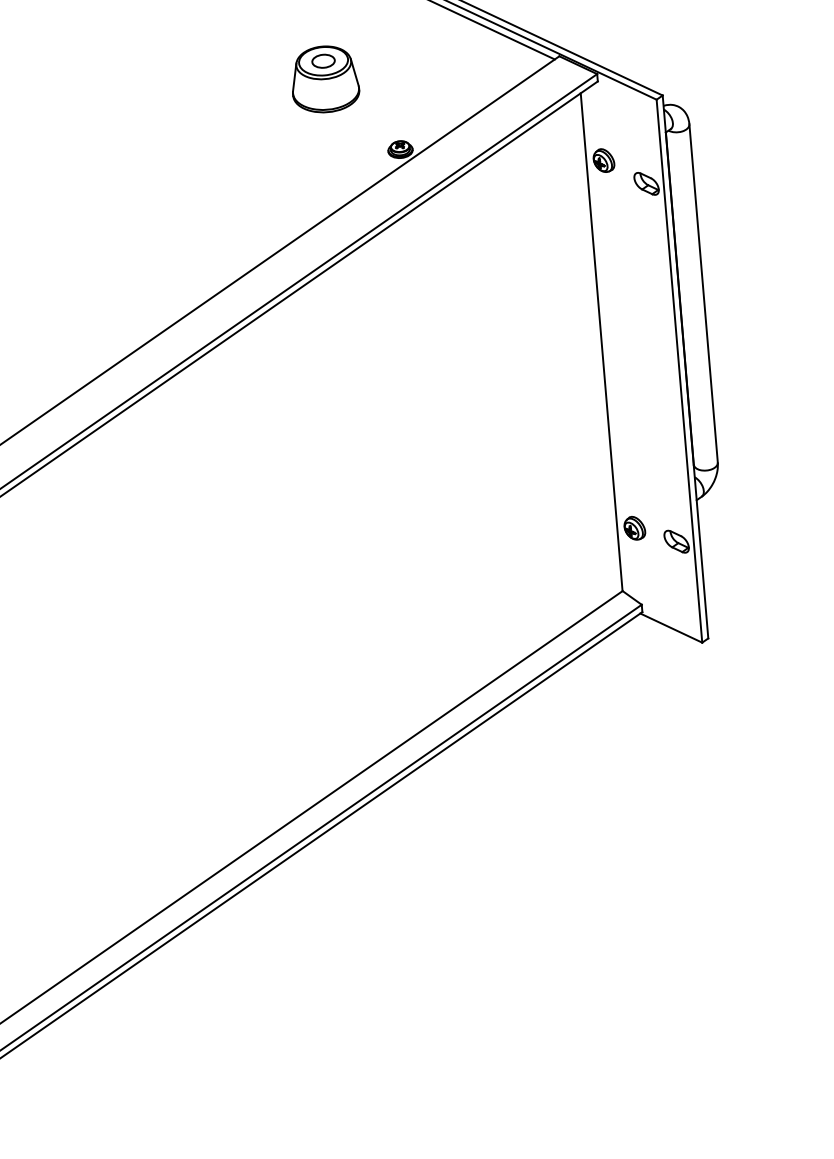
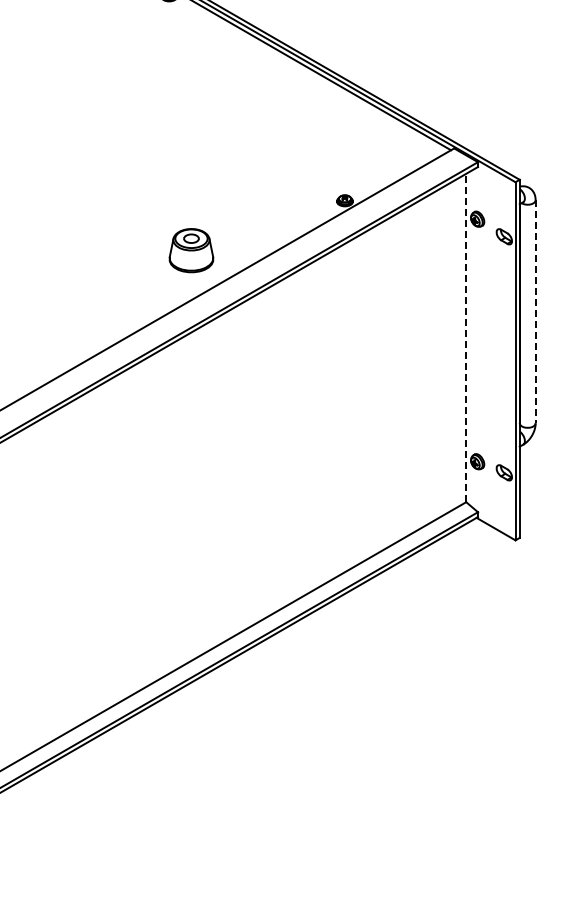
part: (325, 79) -> (191, 250), moved
line: (703, 293) -> (535, 311), solid -> dashed
line: (602, 341) -> (466, 337), solid -> dashed

